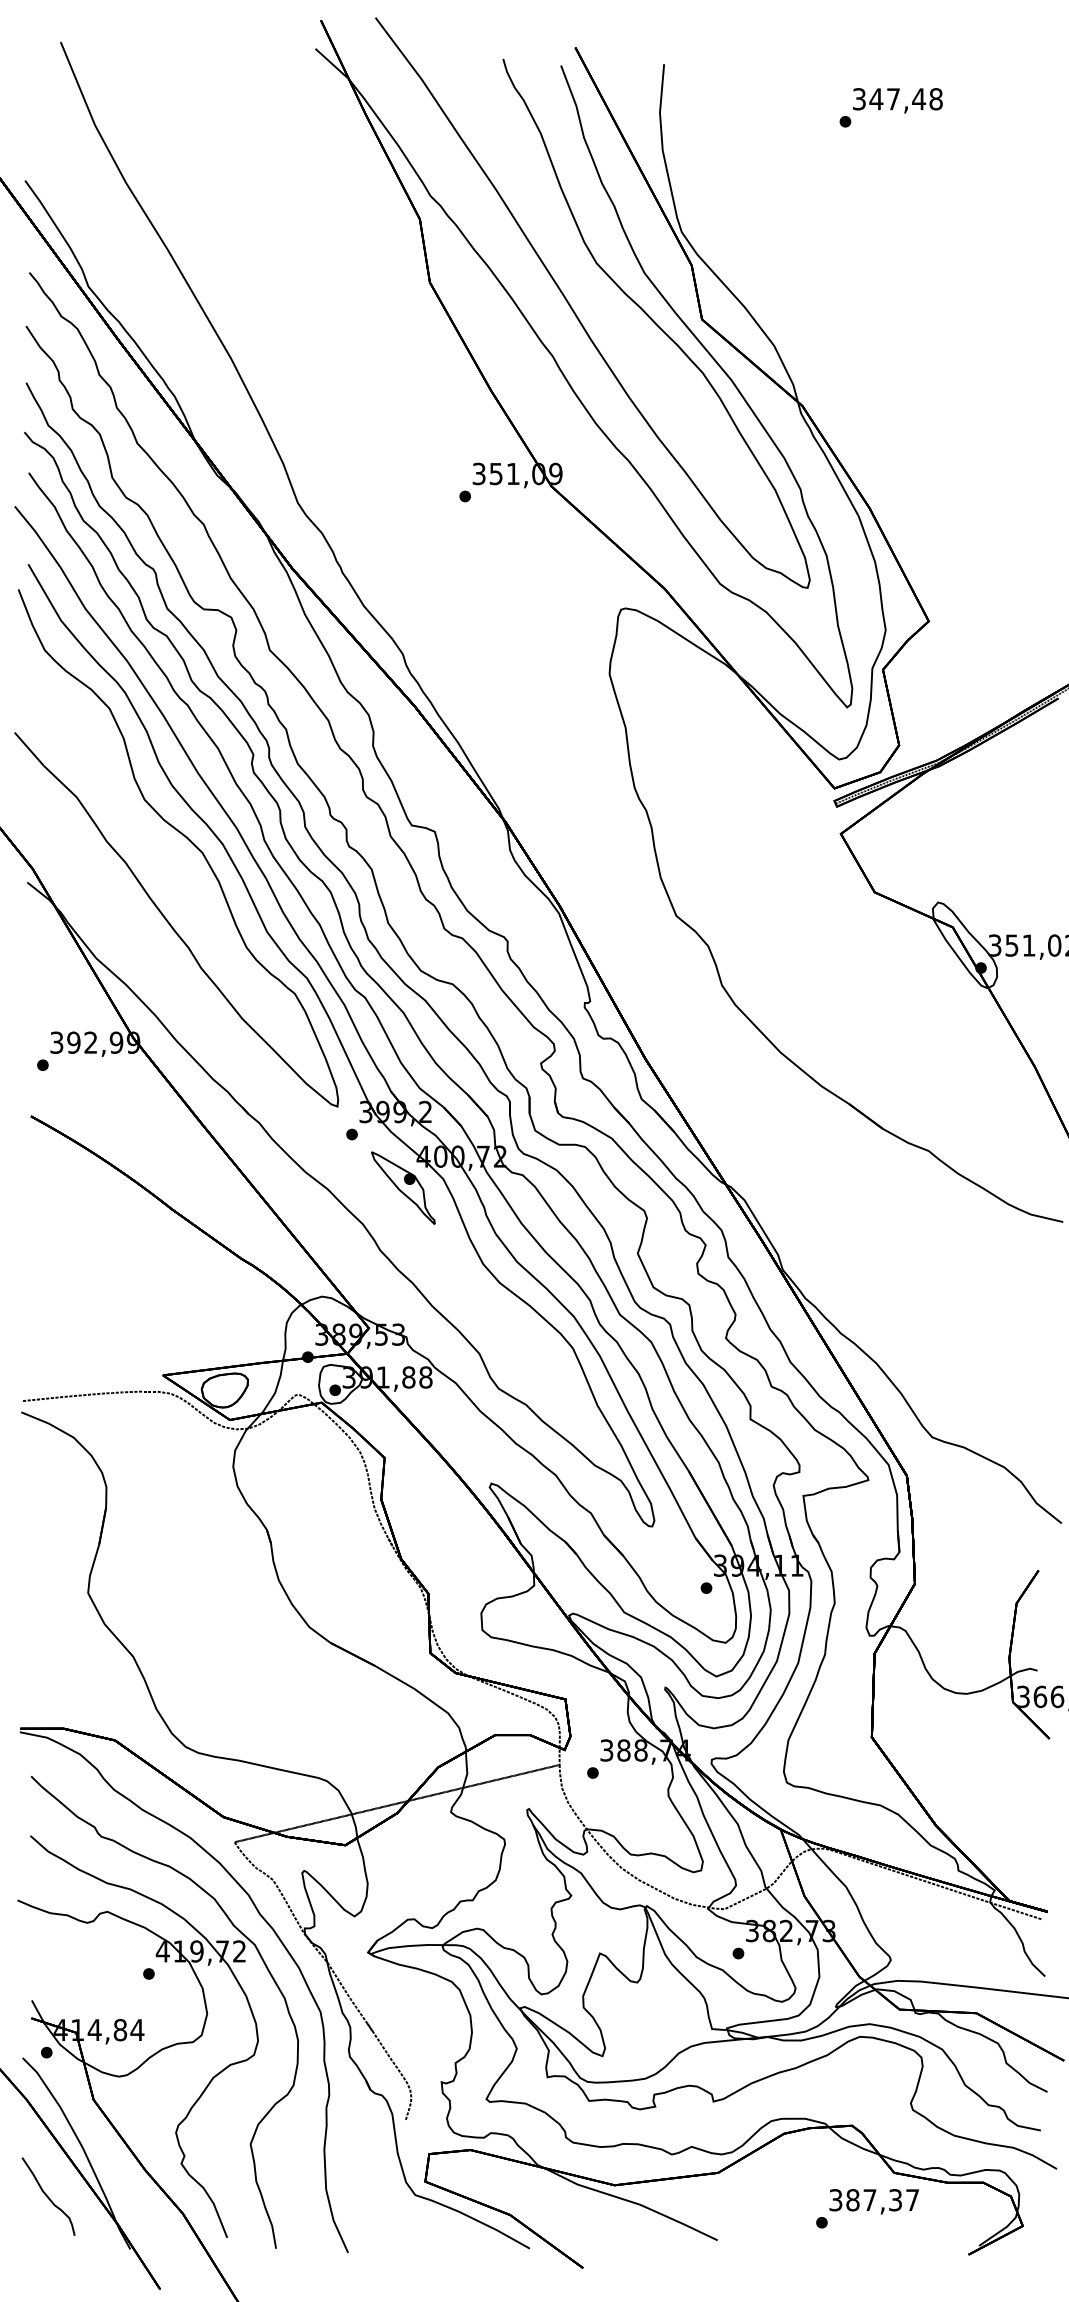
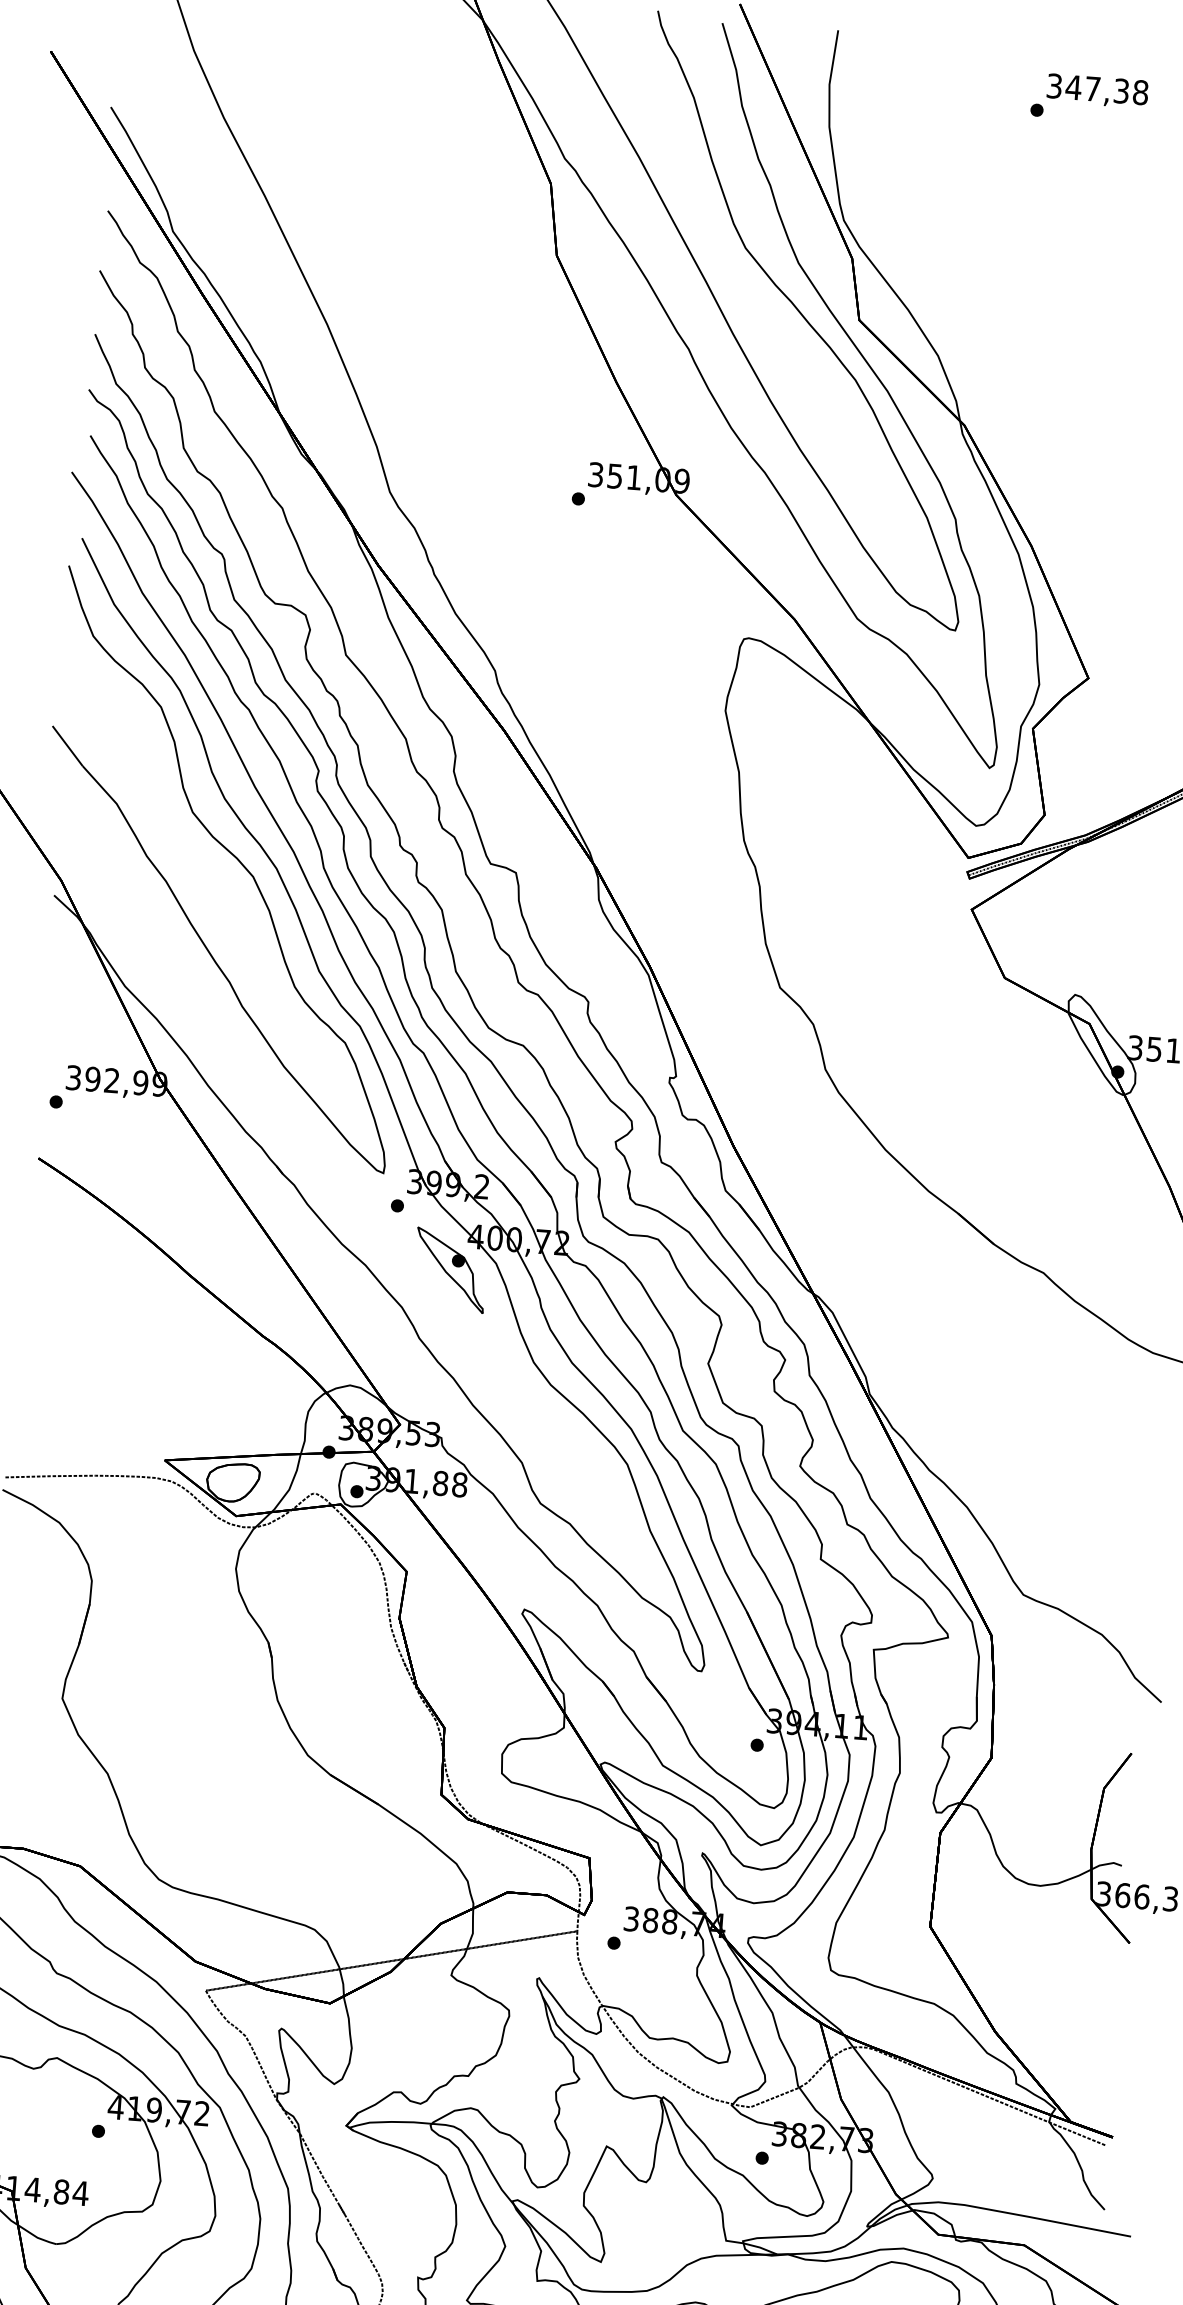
text: (919, 99) -> (1122, 91), 347,48 -> 347,38

